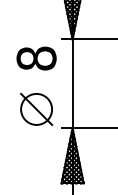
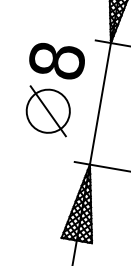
part: (36, 108) -> (48, 109), moved

